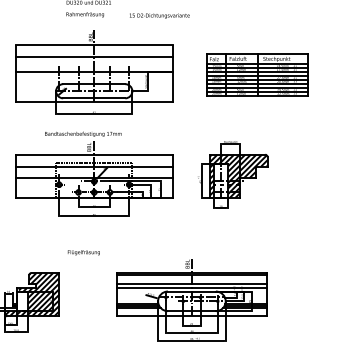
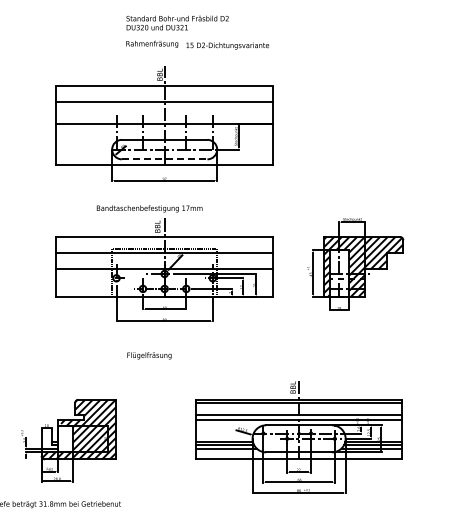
text: (159, 15) -> (227, 45), moved
part: (257, 75) -> (389, 127), removed
line: (94, 98) -> (164, 159), solid -> dashed
text: (83, 252) -> (149, 355), moved

